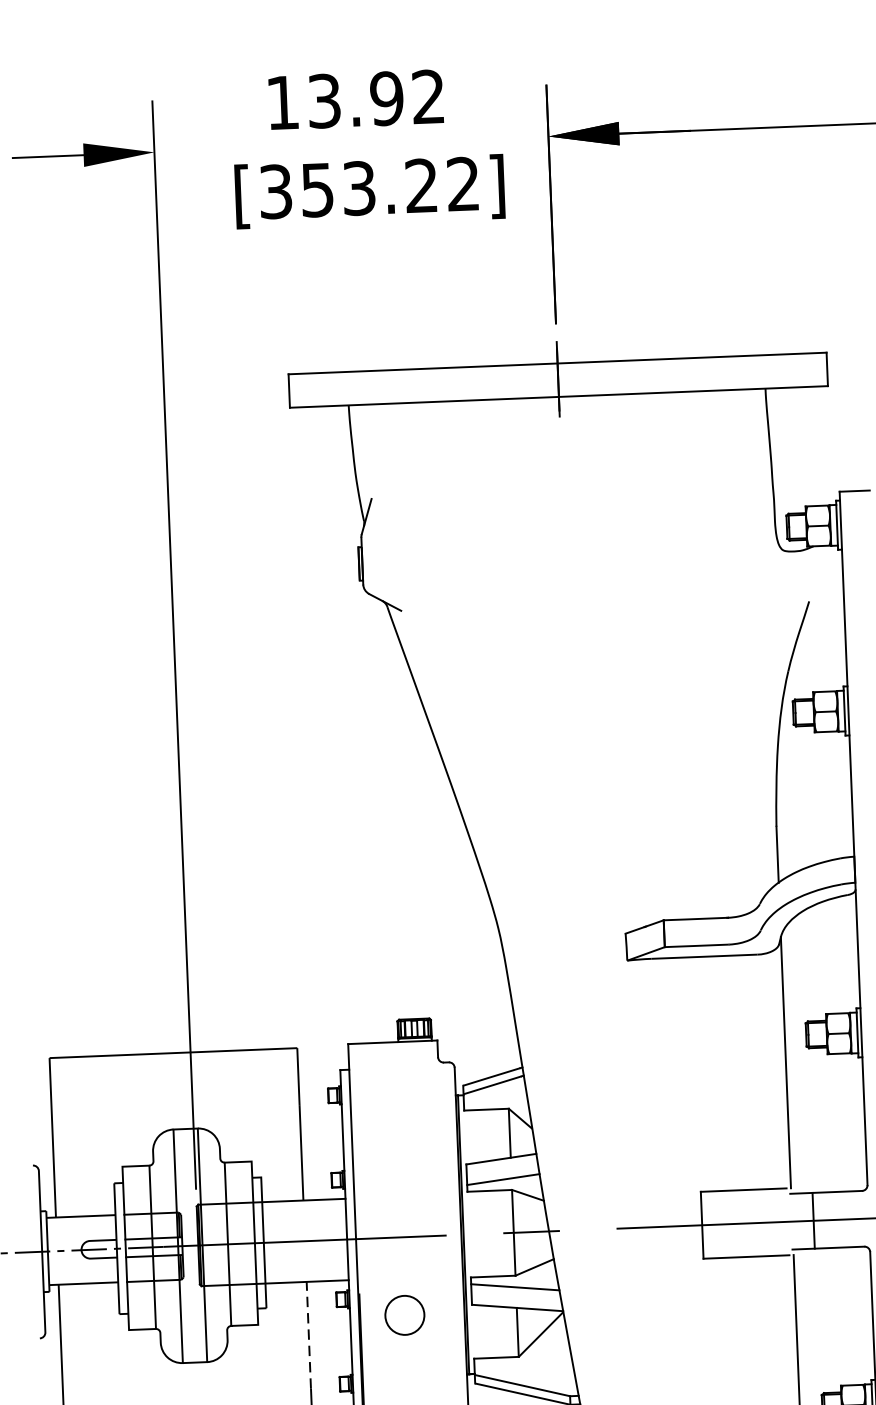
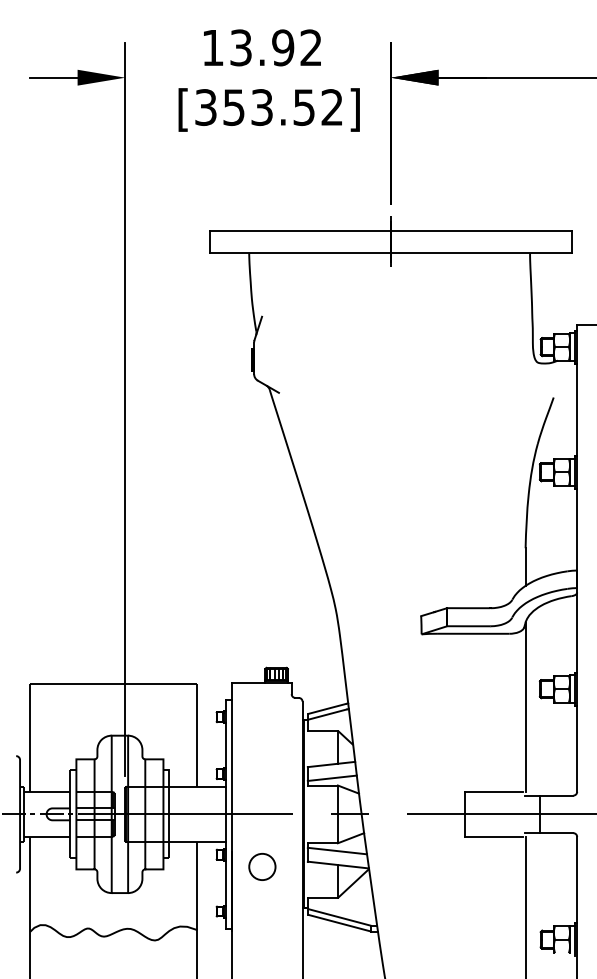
text: (420, 185) -> (303, 107), [353.22] -> [353.52]
line: (309, 1334) -> (197, 877), dashed -> solid

